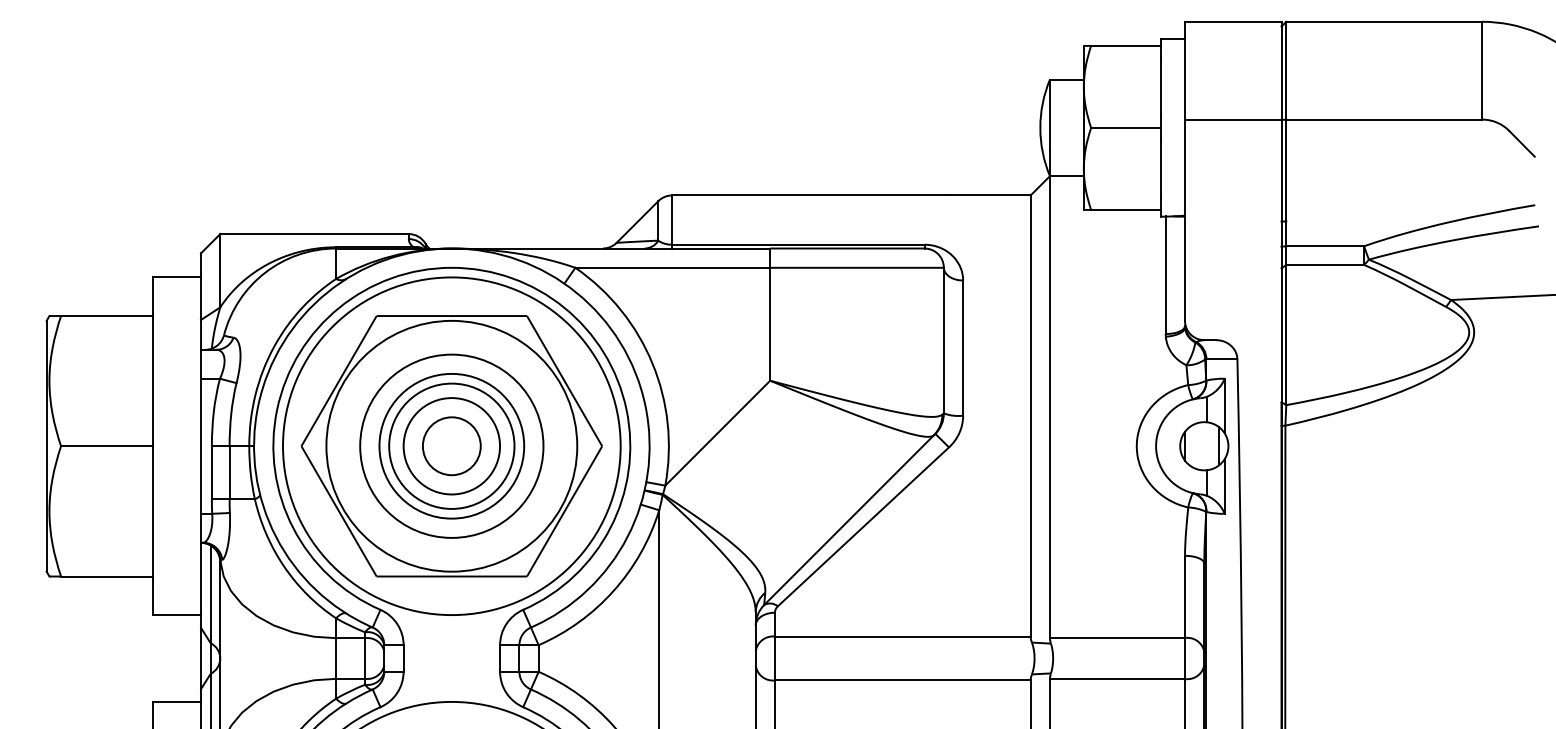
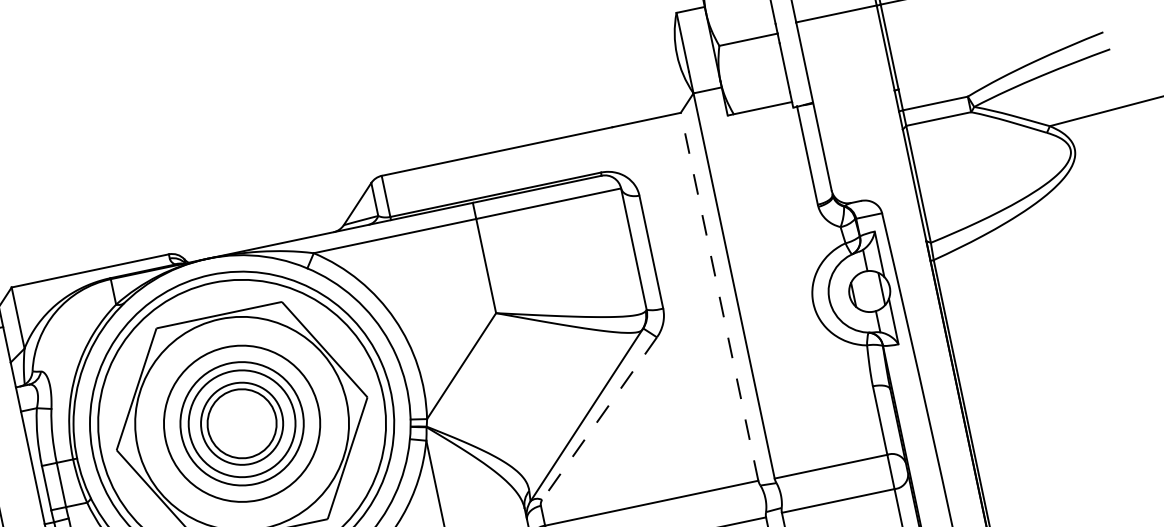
line: (1030, 416) -> (719, 297), solid -> dashed
circle: (451, 446) -> (241, 424), size x1.4
line: (863, 526) -> (599, 418), solid -> dashed

